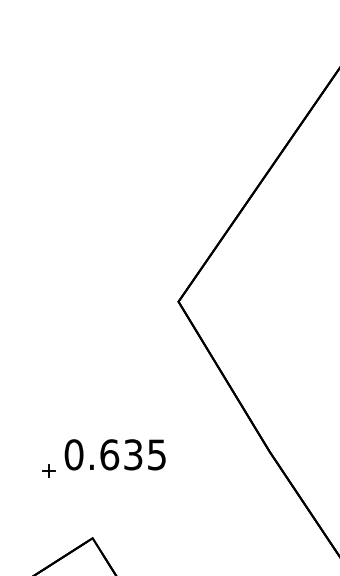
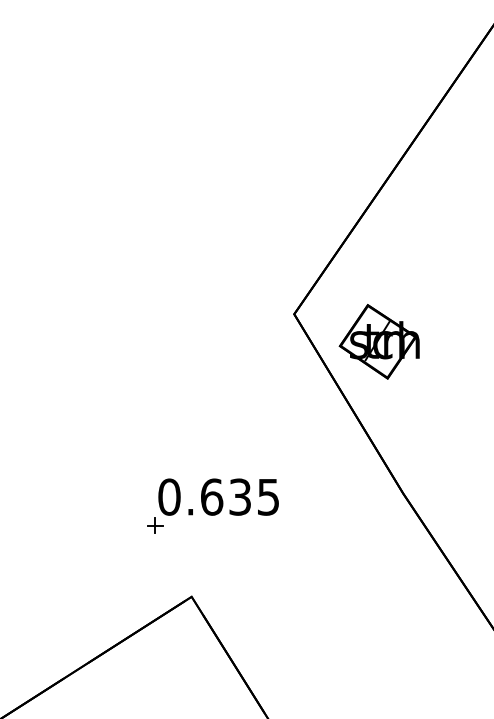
part: (249, 324) -> (378, 341), added
part: (48, 471) -> (155, 525), moved

